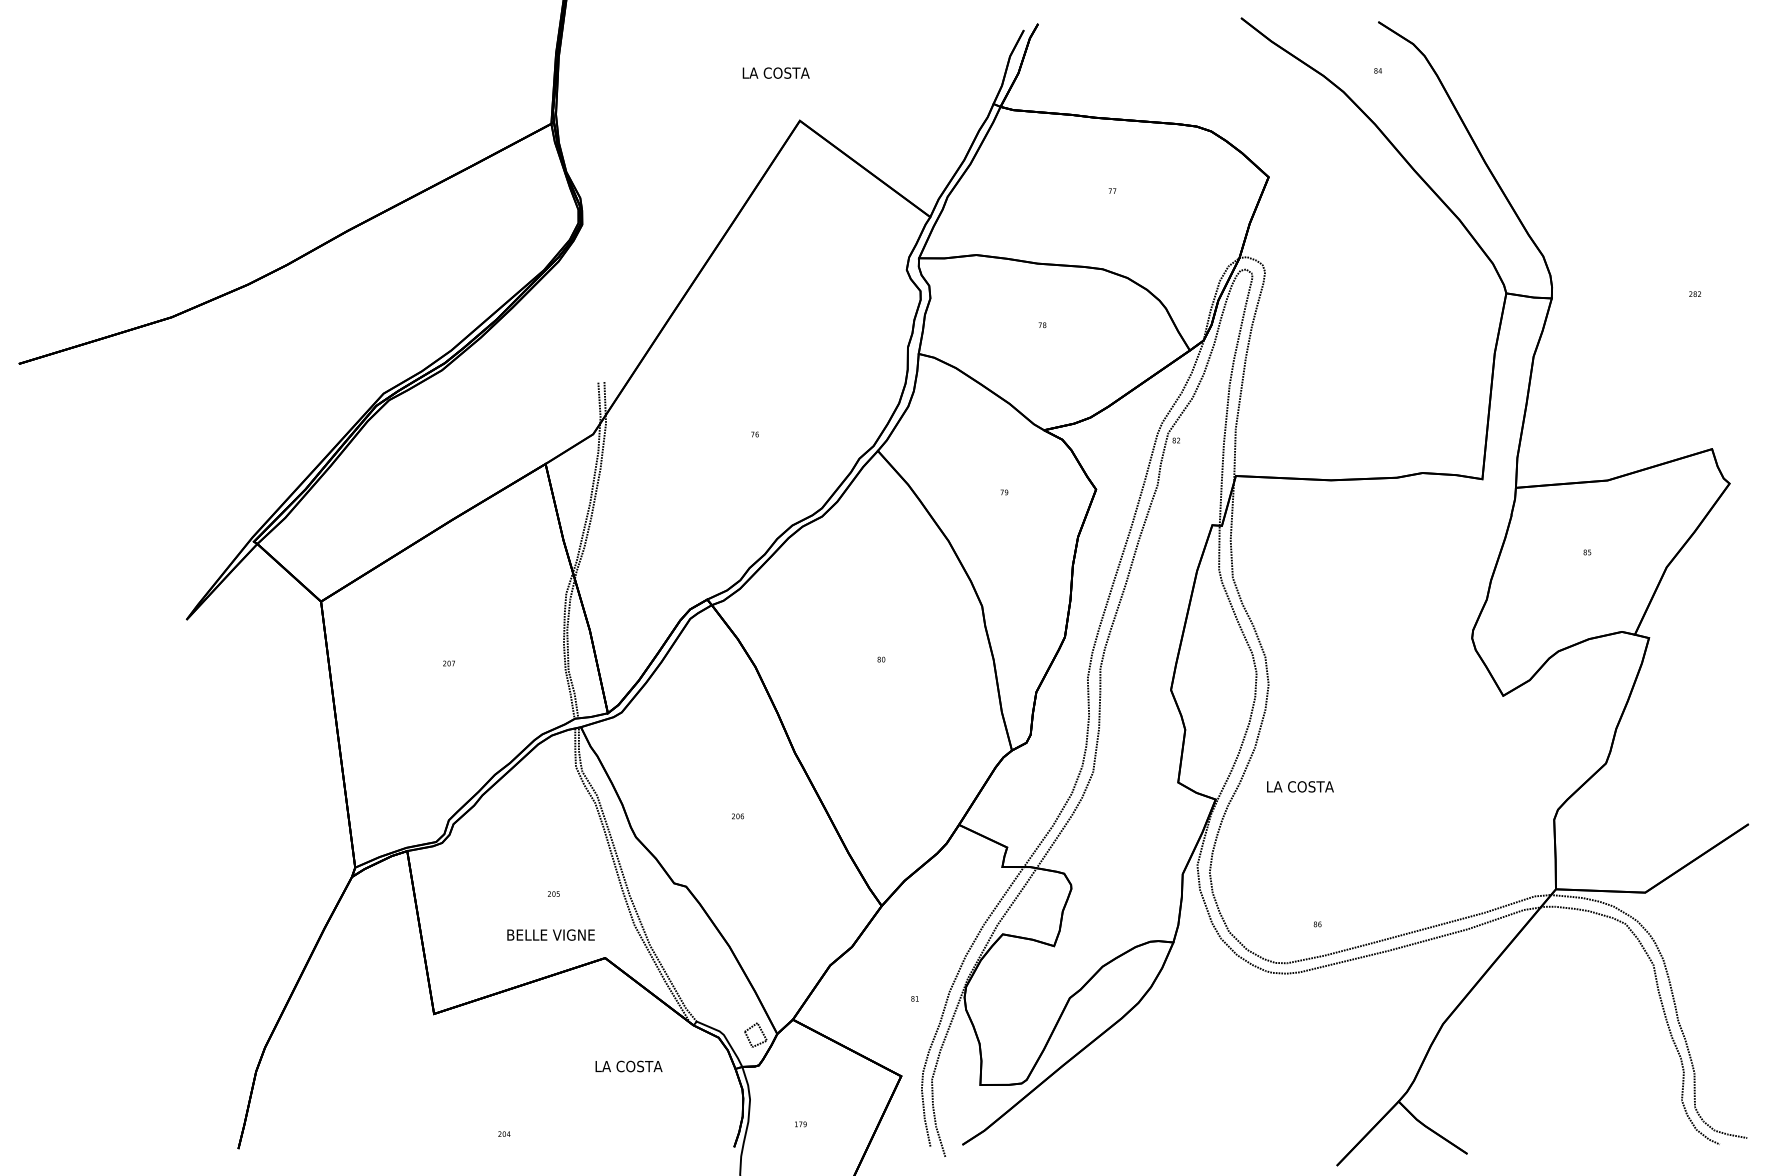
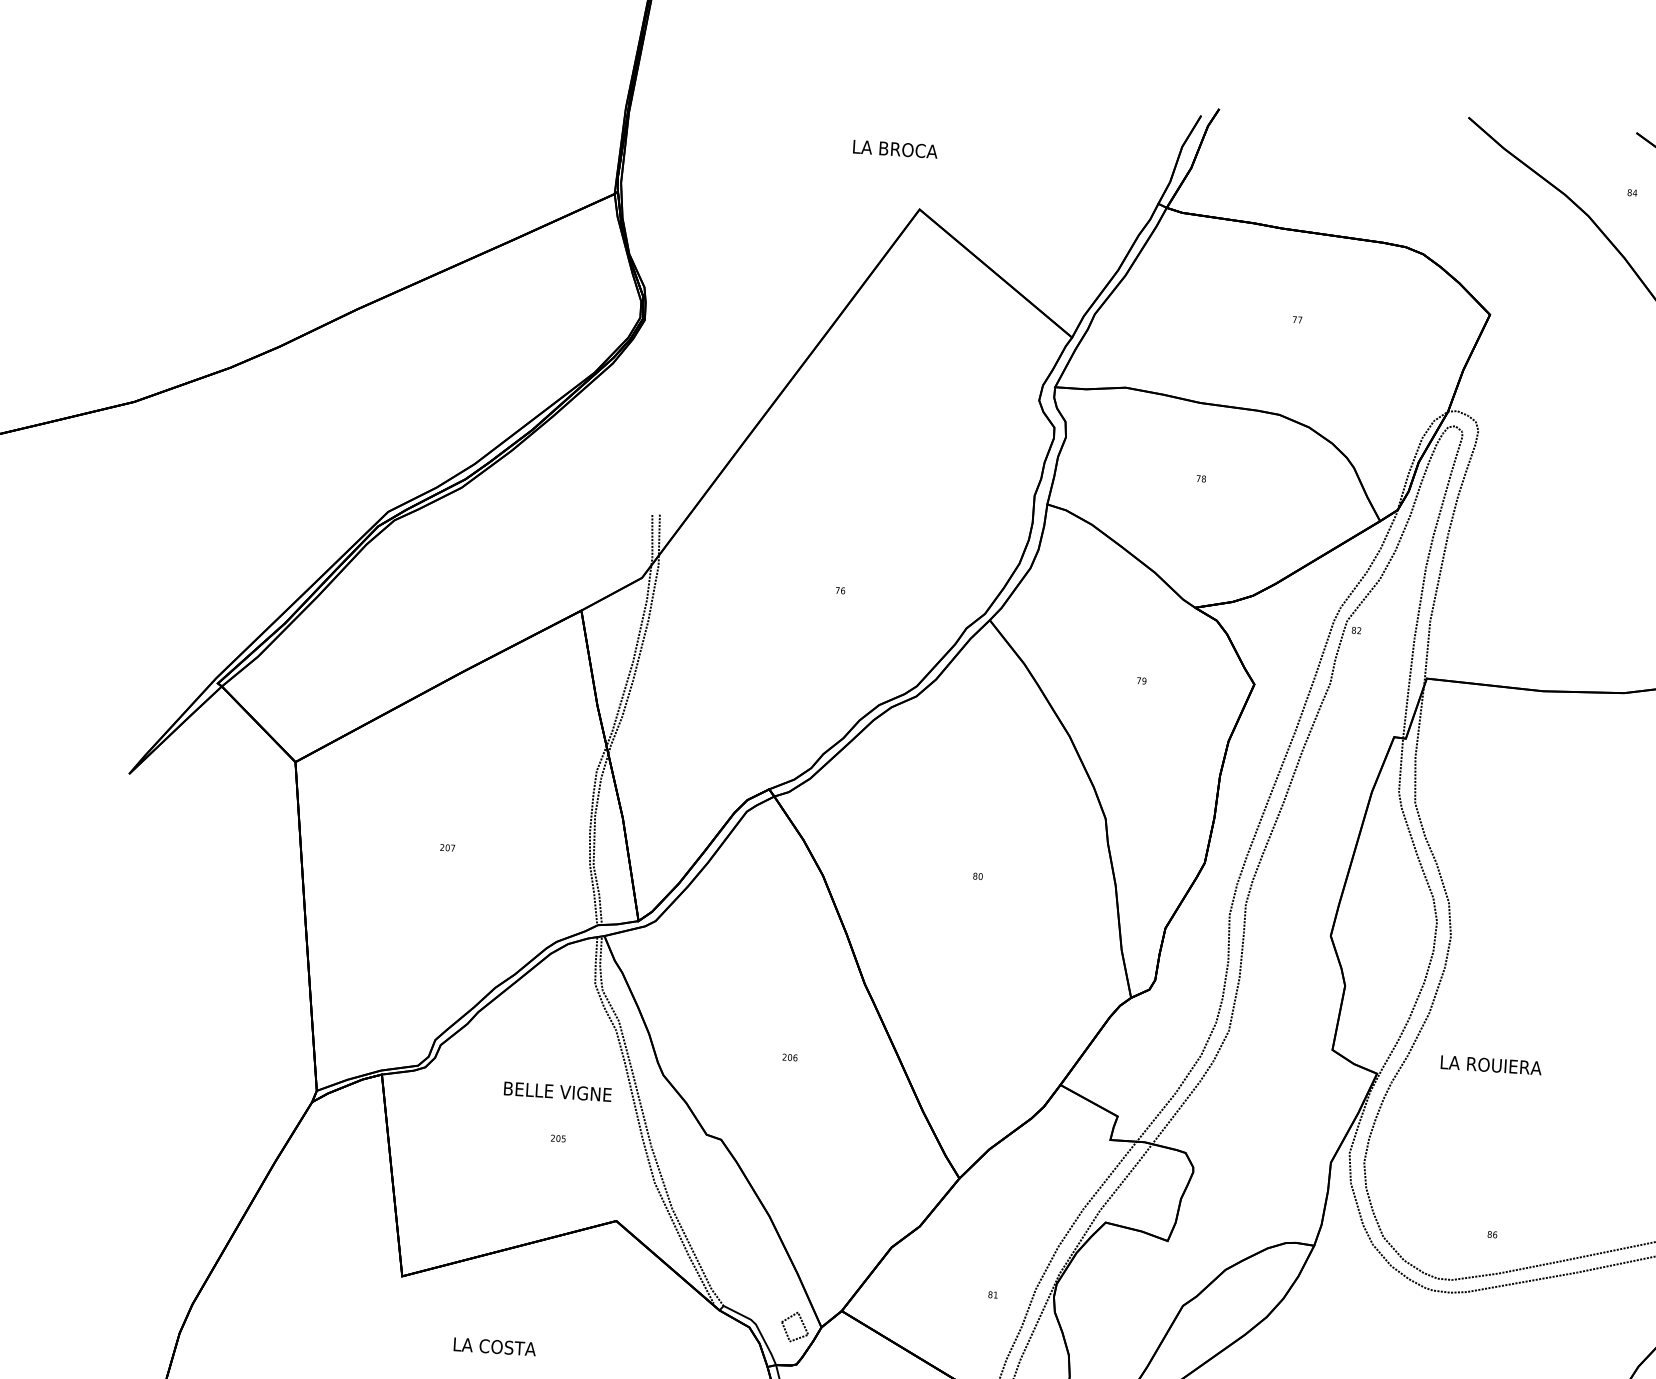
text: (787, 72) -> (908, 149), LA COSTA -> LA BROCA
text: (1318, 786) -> (1504, 1065), LA COSTA -> LA ROUIERA
text: (550, 934) -> (557, 1091), moved
text: (628, 1066) -> (494, 1346), moved

